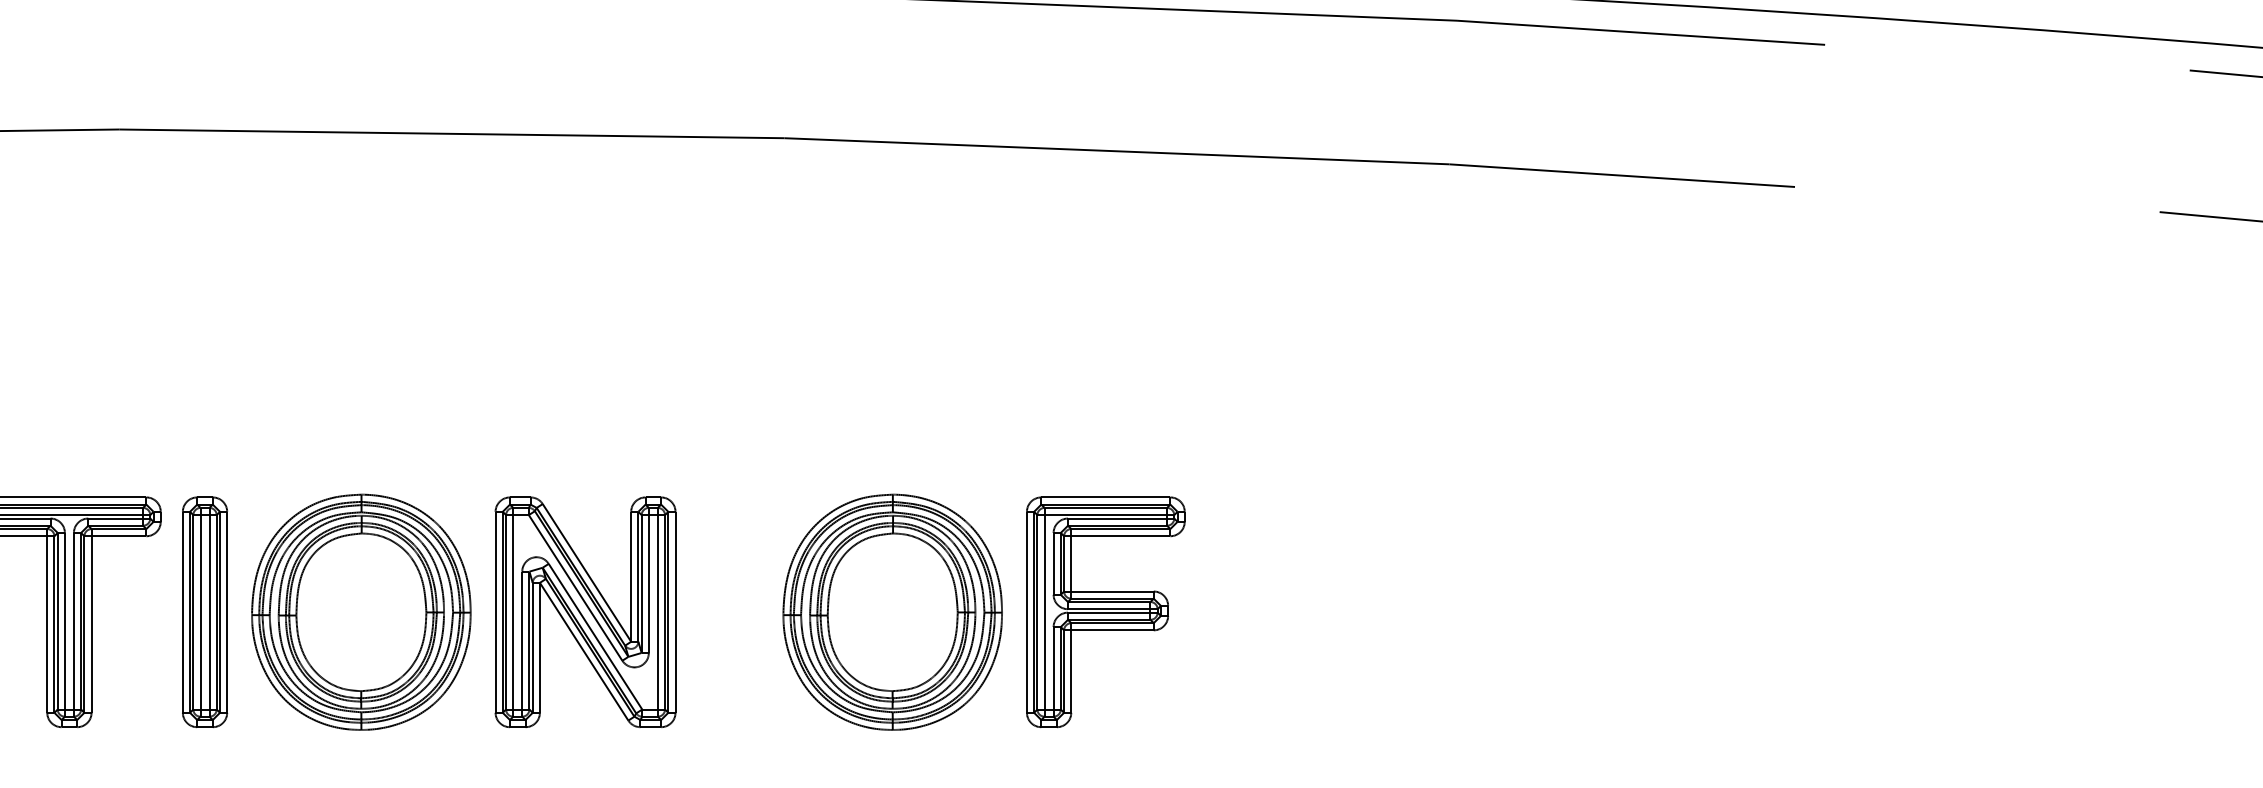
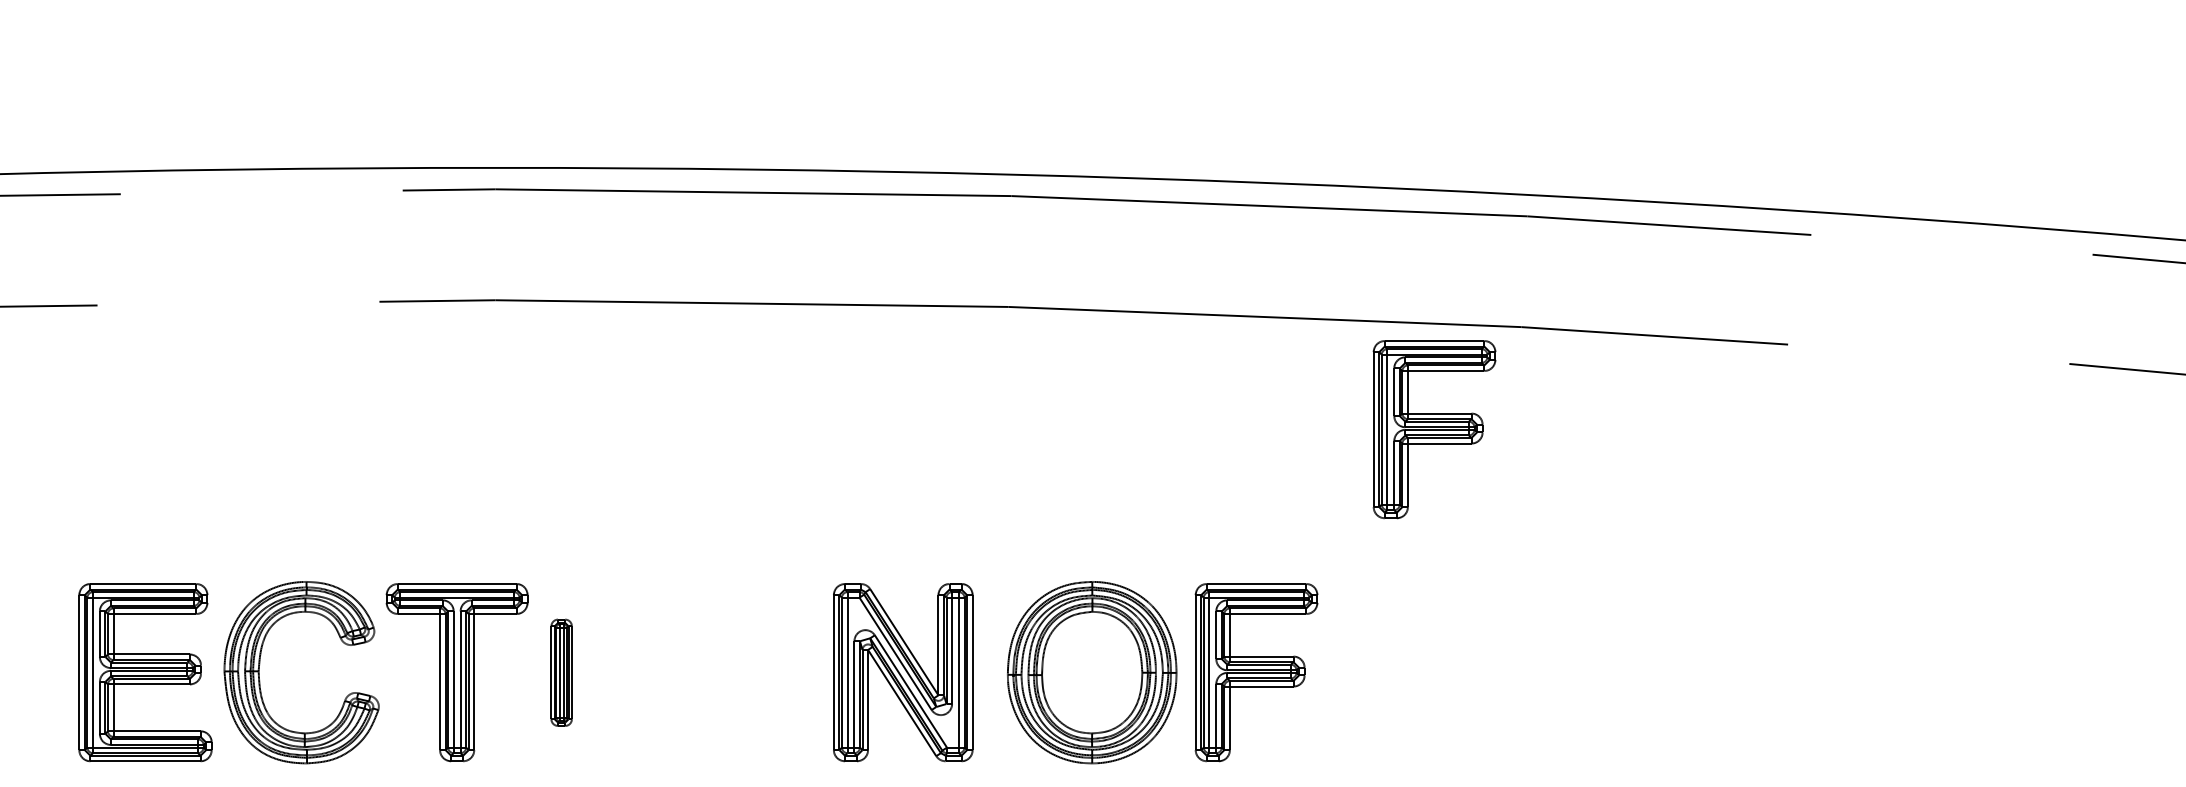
part: (1336, 297) -> (1434, 429), added
part: (204, 612) -> (561, 672), size x0.6
part: (361, 612) -> (682, 672), removed
part: (585, 612) -> (903, 672), moved

